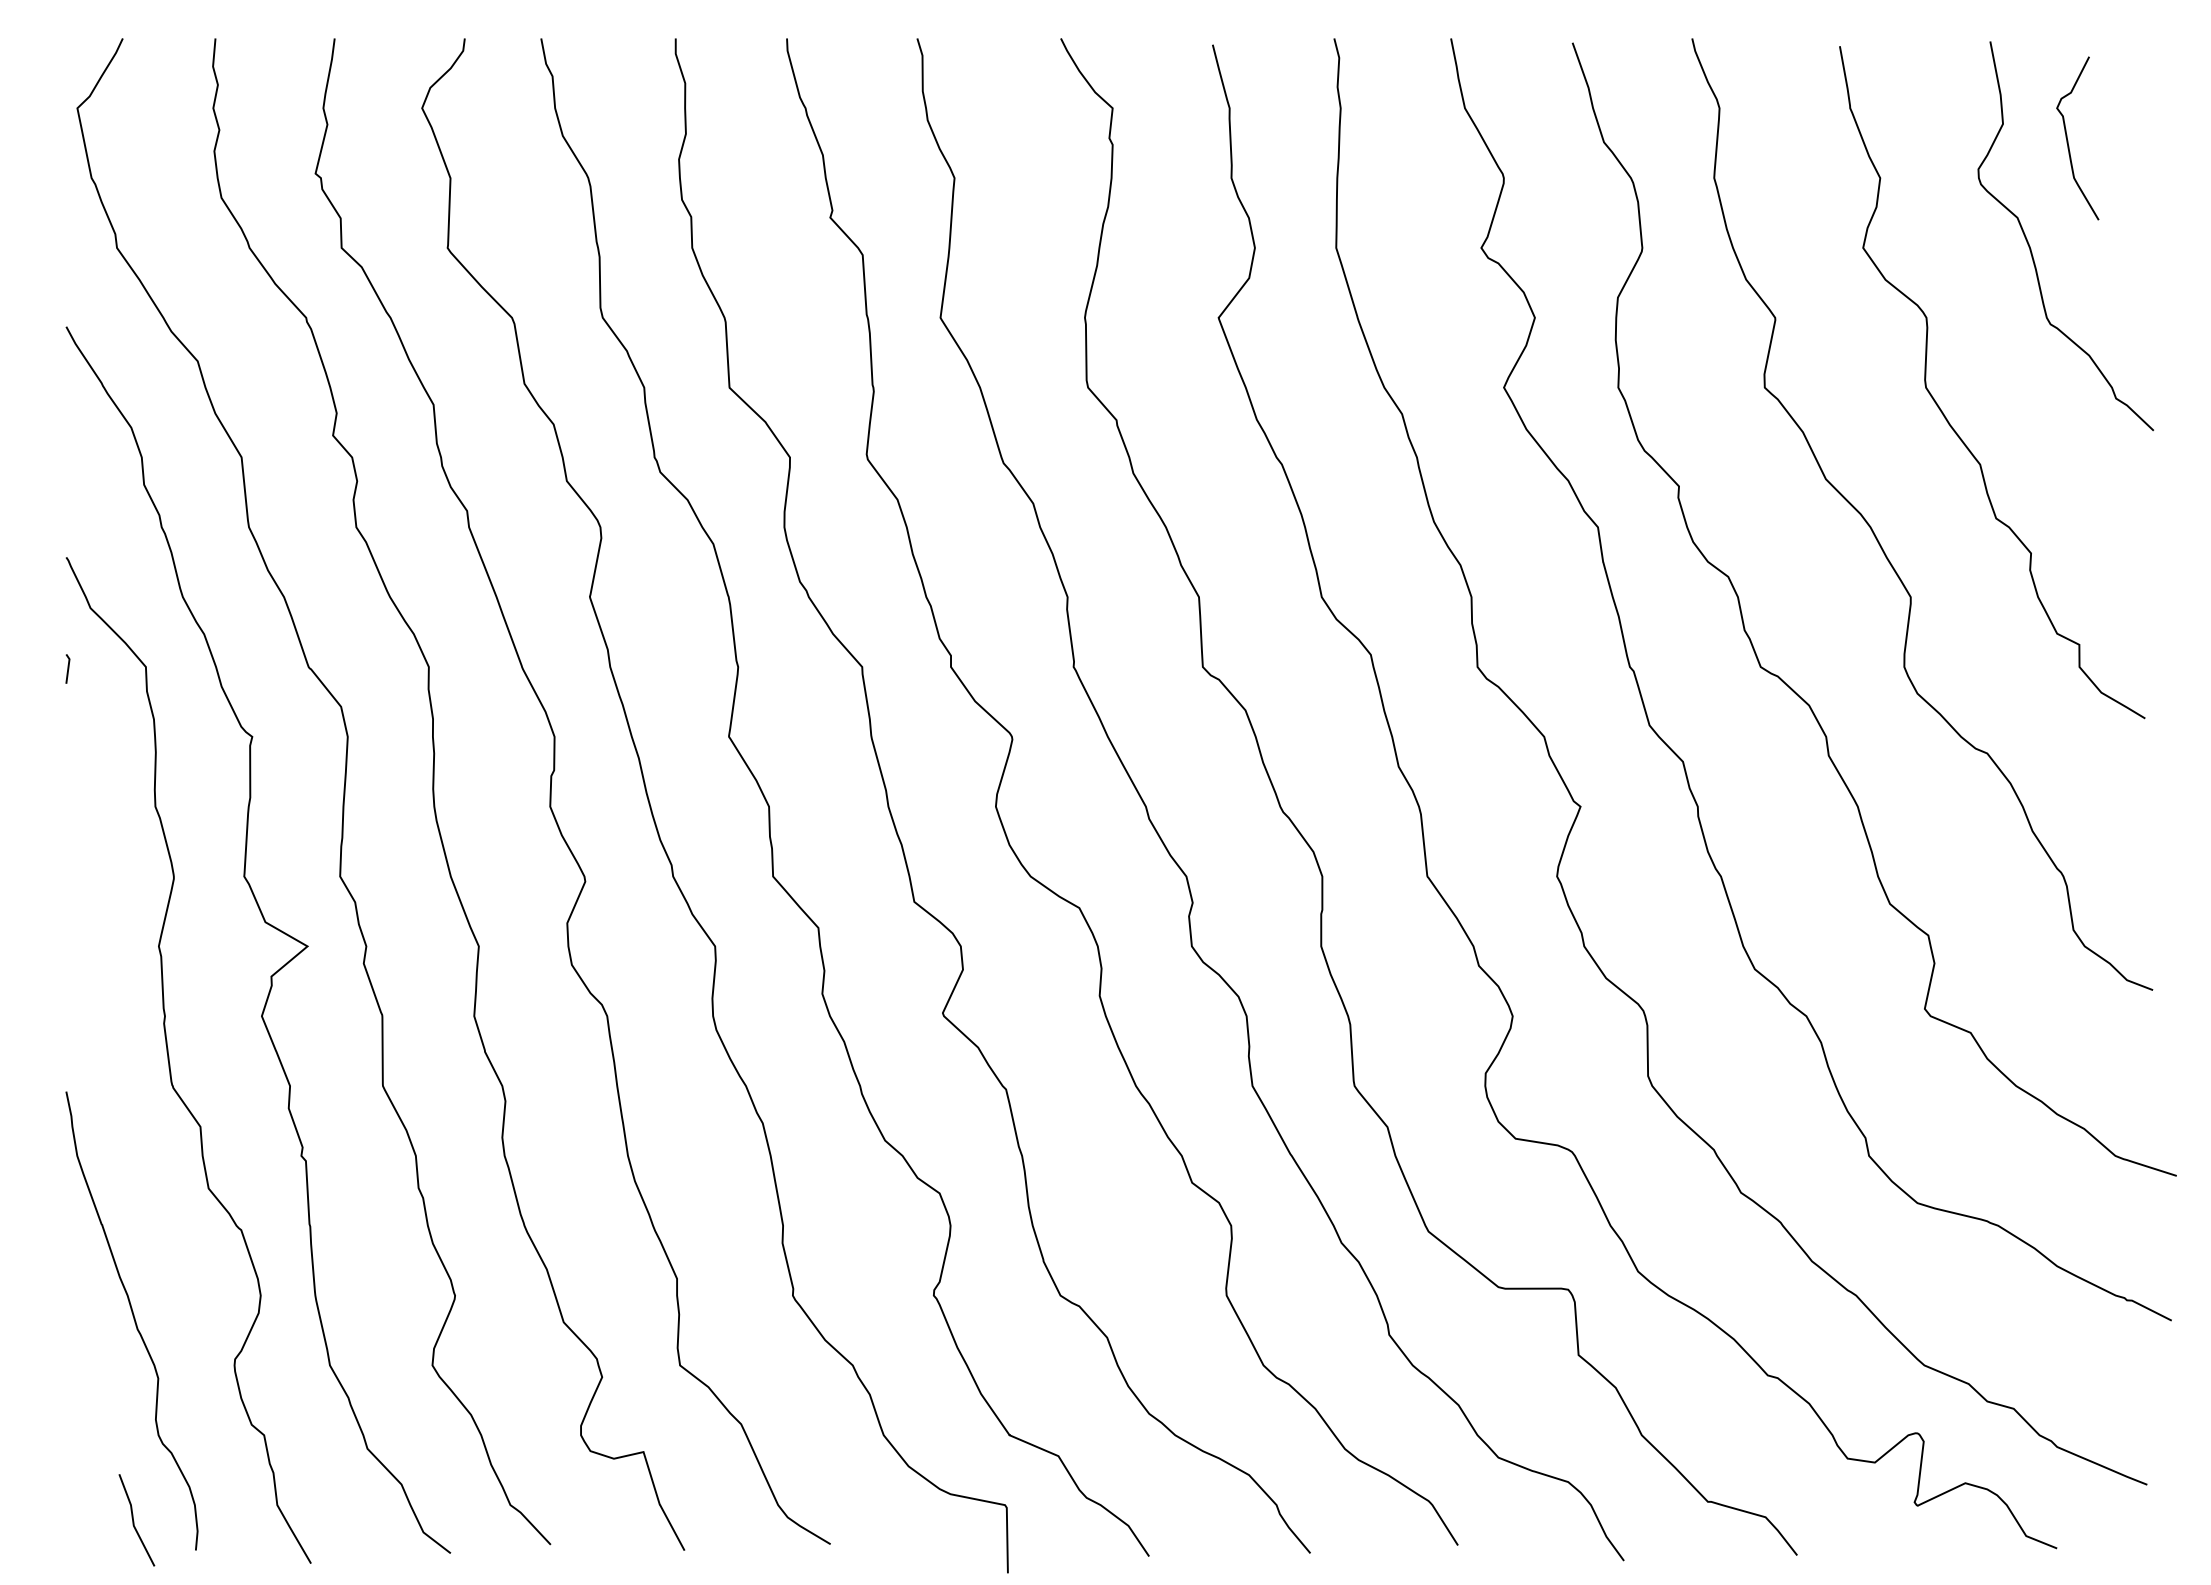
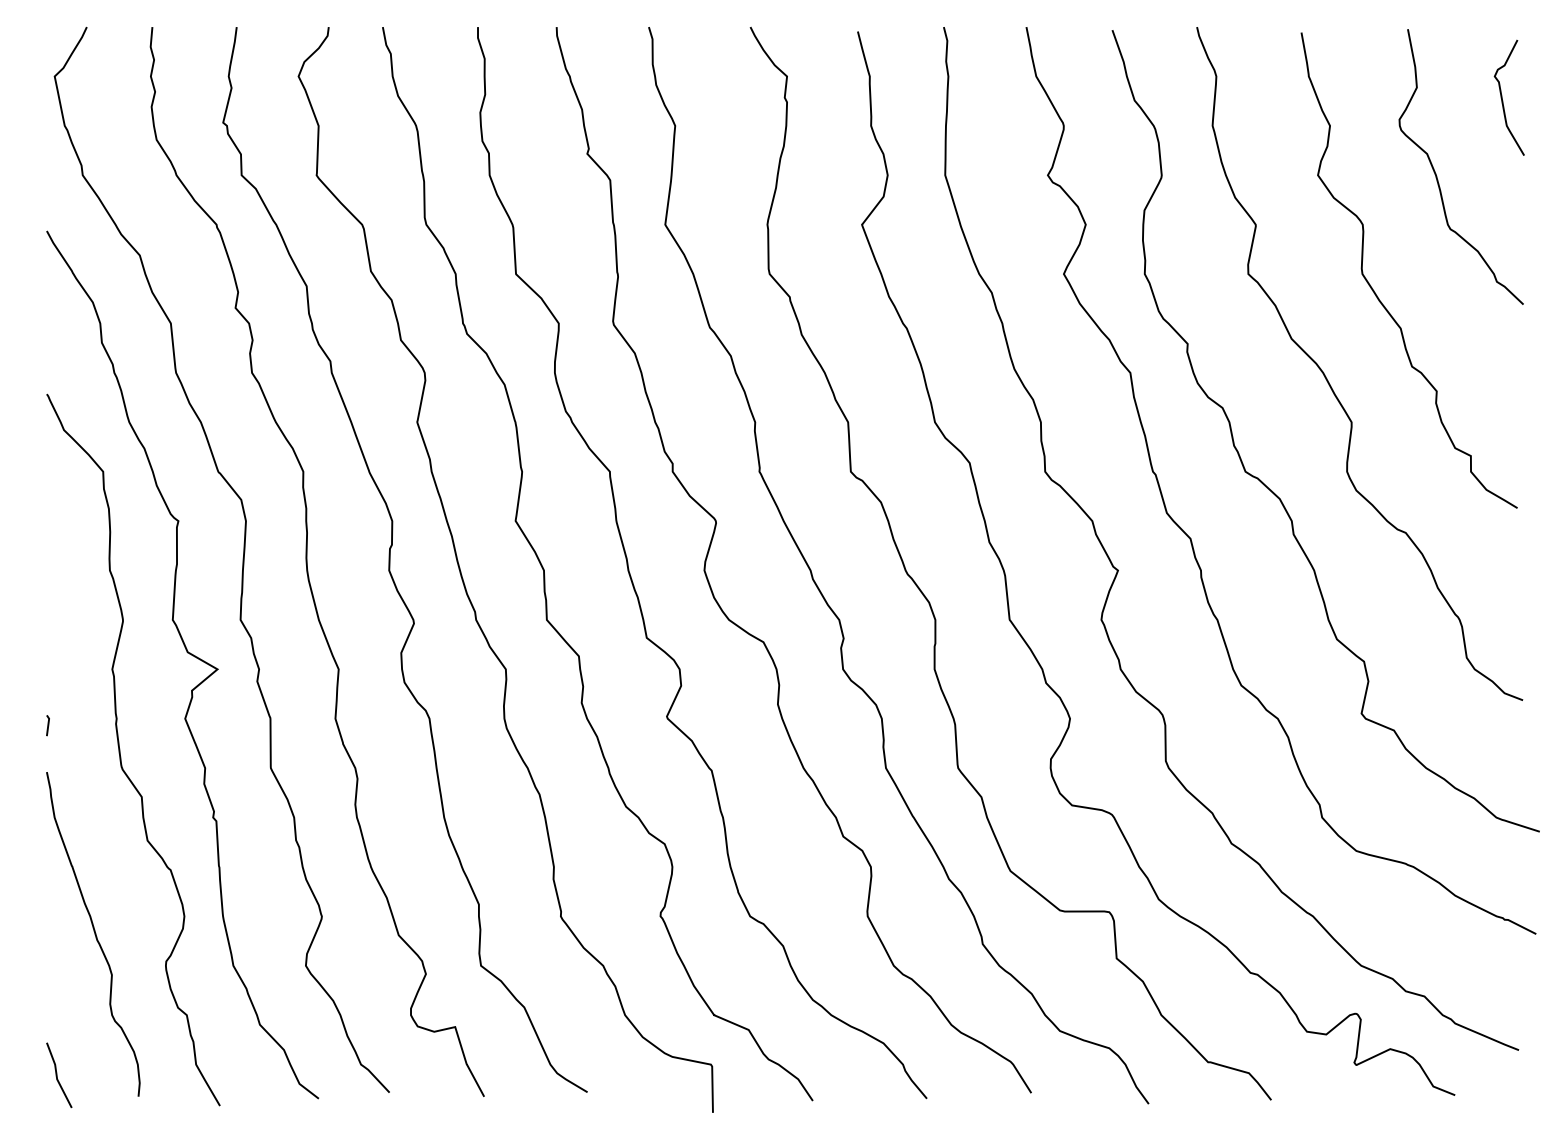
curve: (2068, 140) -> (1502, 99), moved
line: (67, 668) -> (47, 725), moved
line: (134, 1521) -> (57, 1076), moved

